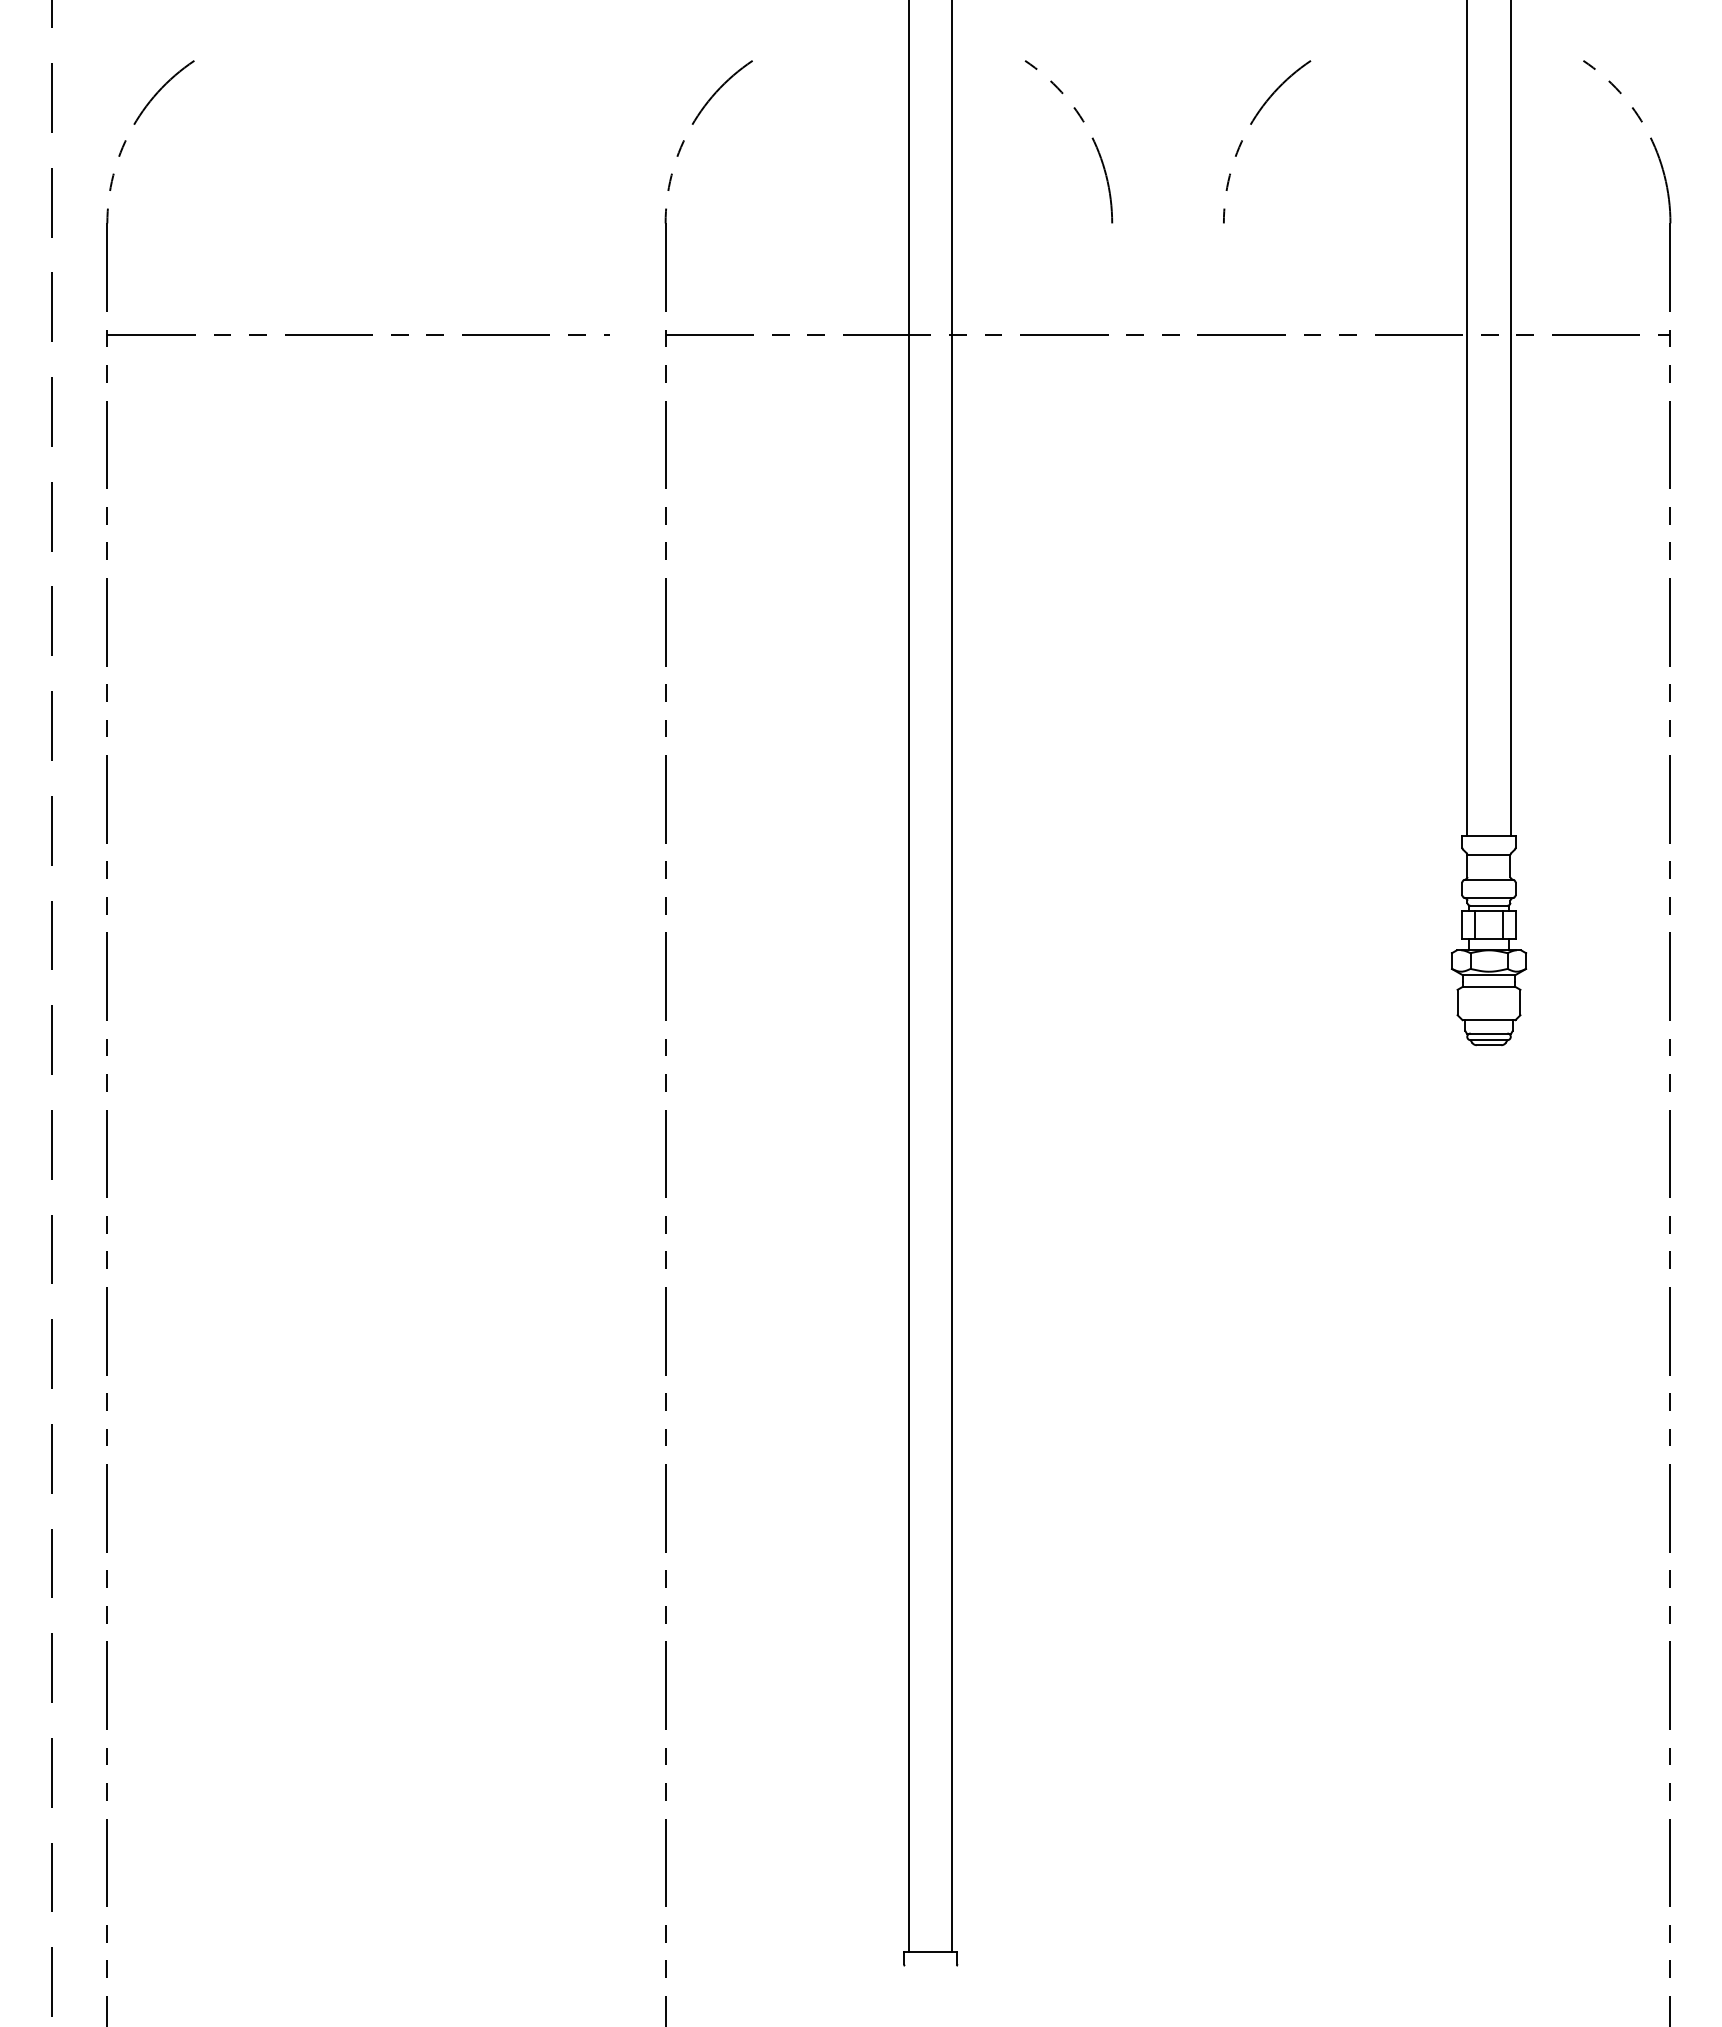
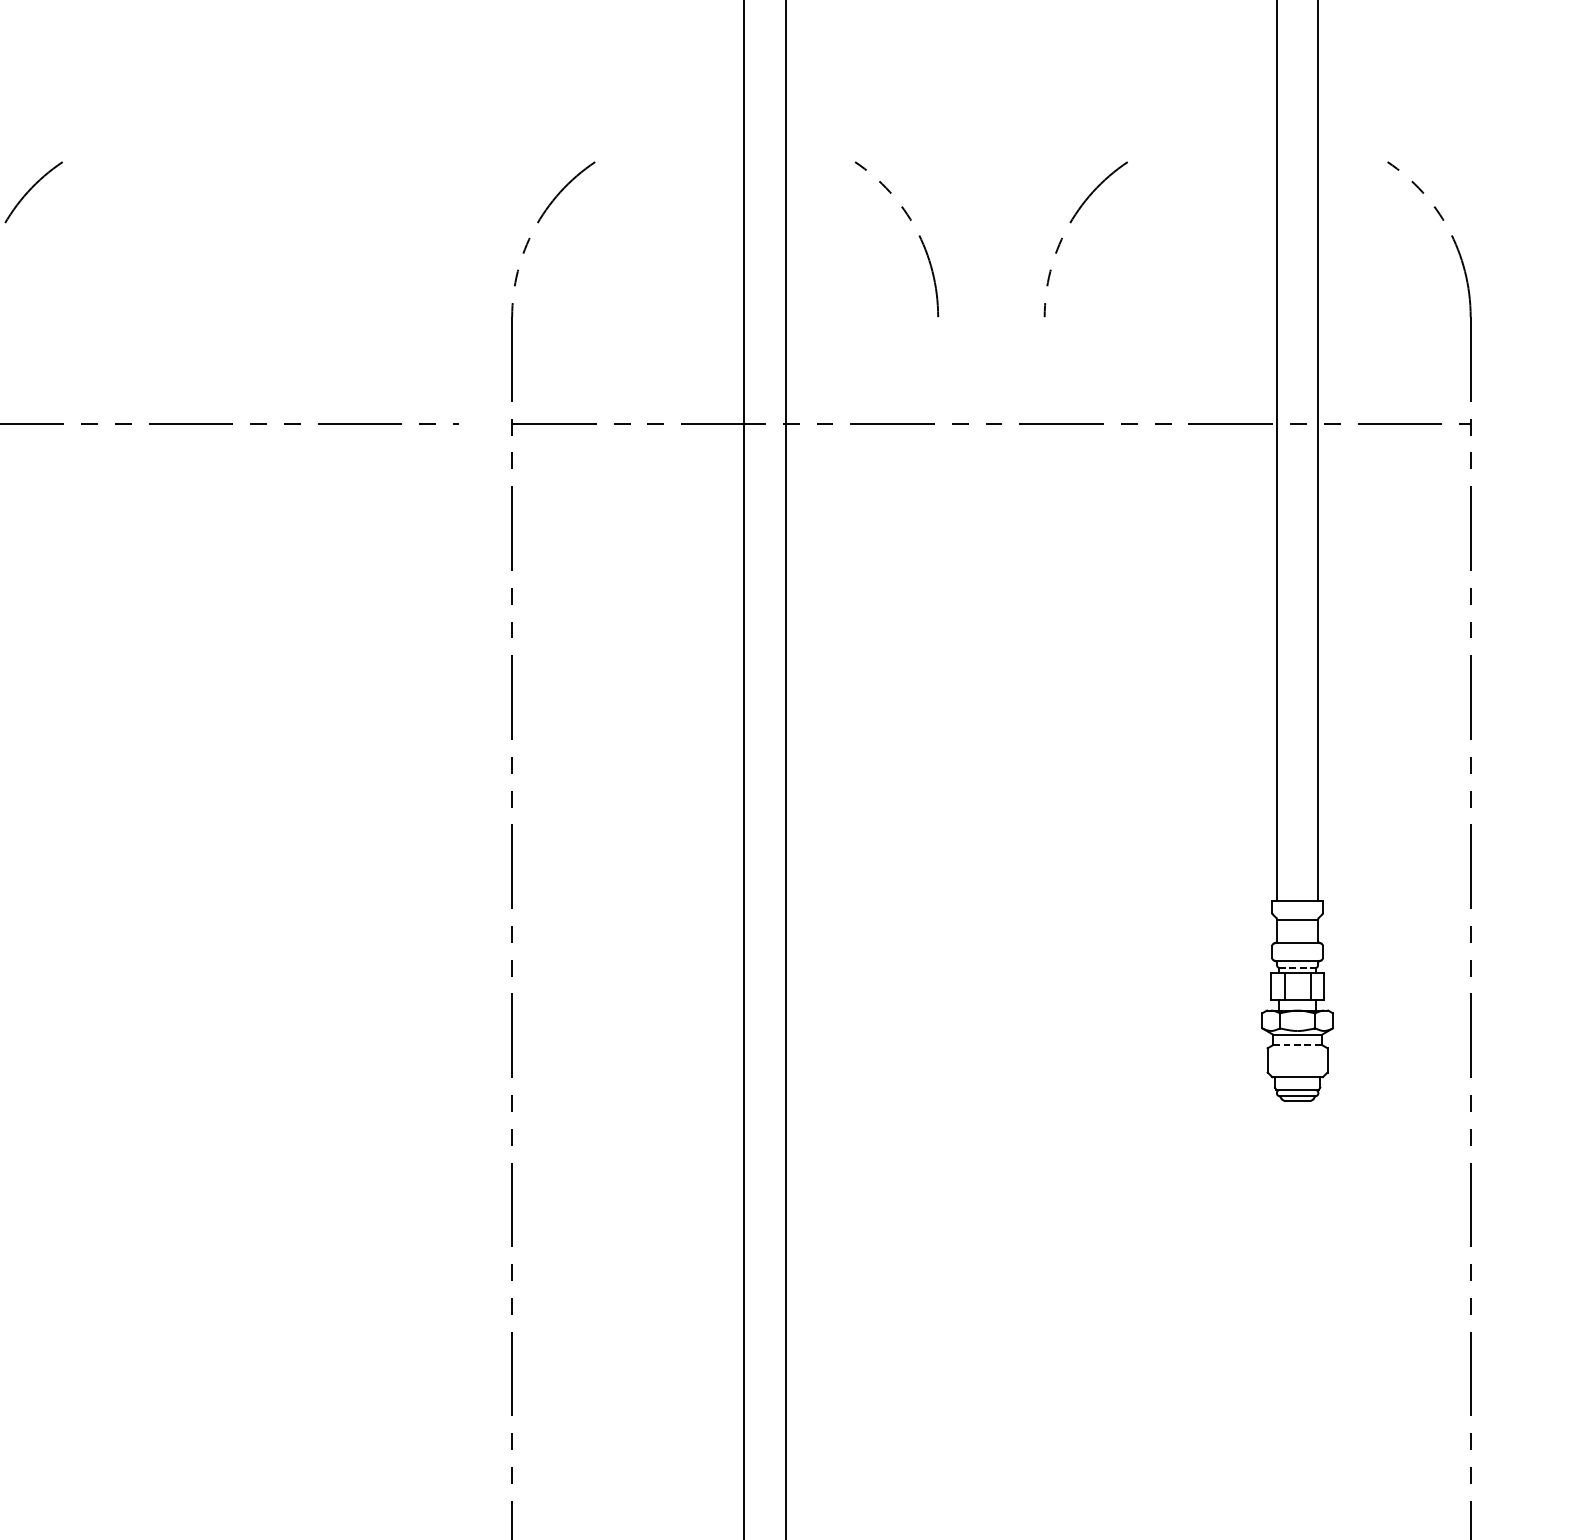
line: (1488, 905) -> (1297, 967), solid -> dashed
line: (1489, 986) -> (1298, 1045), solid -> dashed

